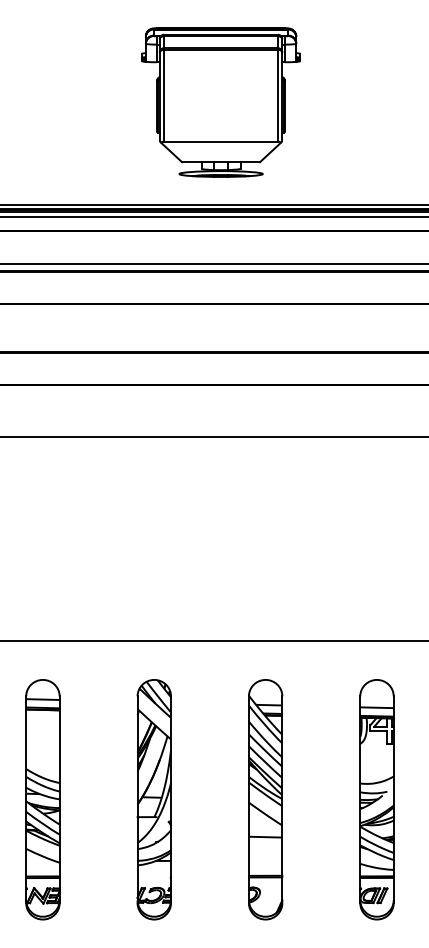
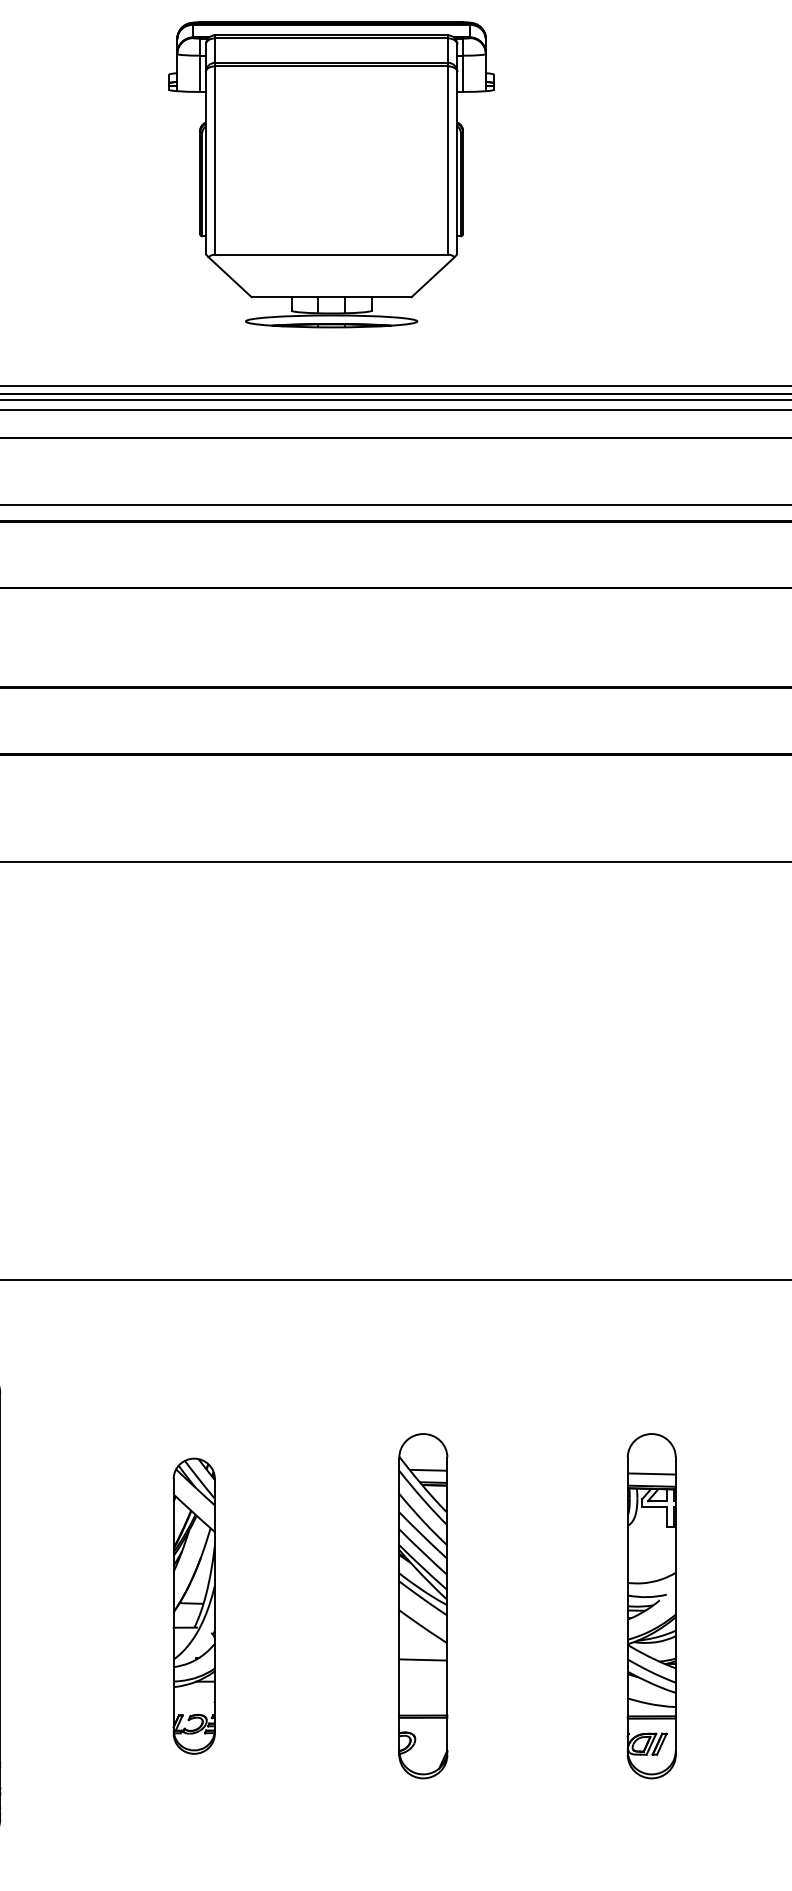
part: (153, 799) -> (192, 1605), size x0.6
part: (265, 799) -> (422, 1605), size x0.7
part: (376, 799) -> (650, 1605), size x0.7

